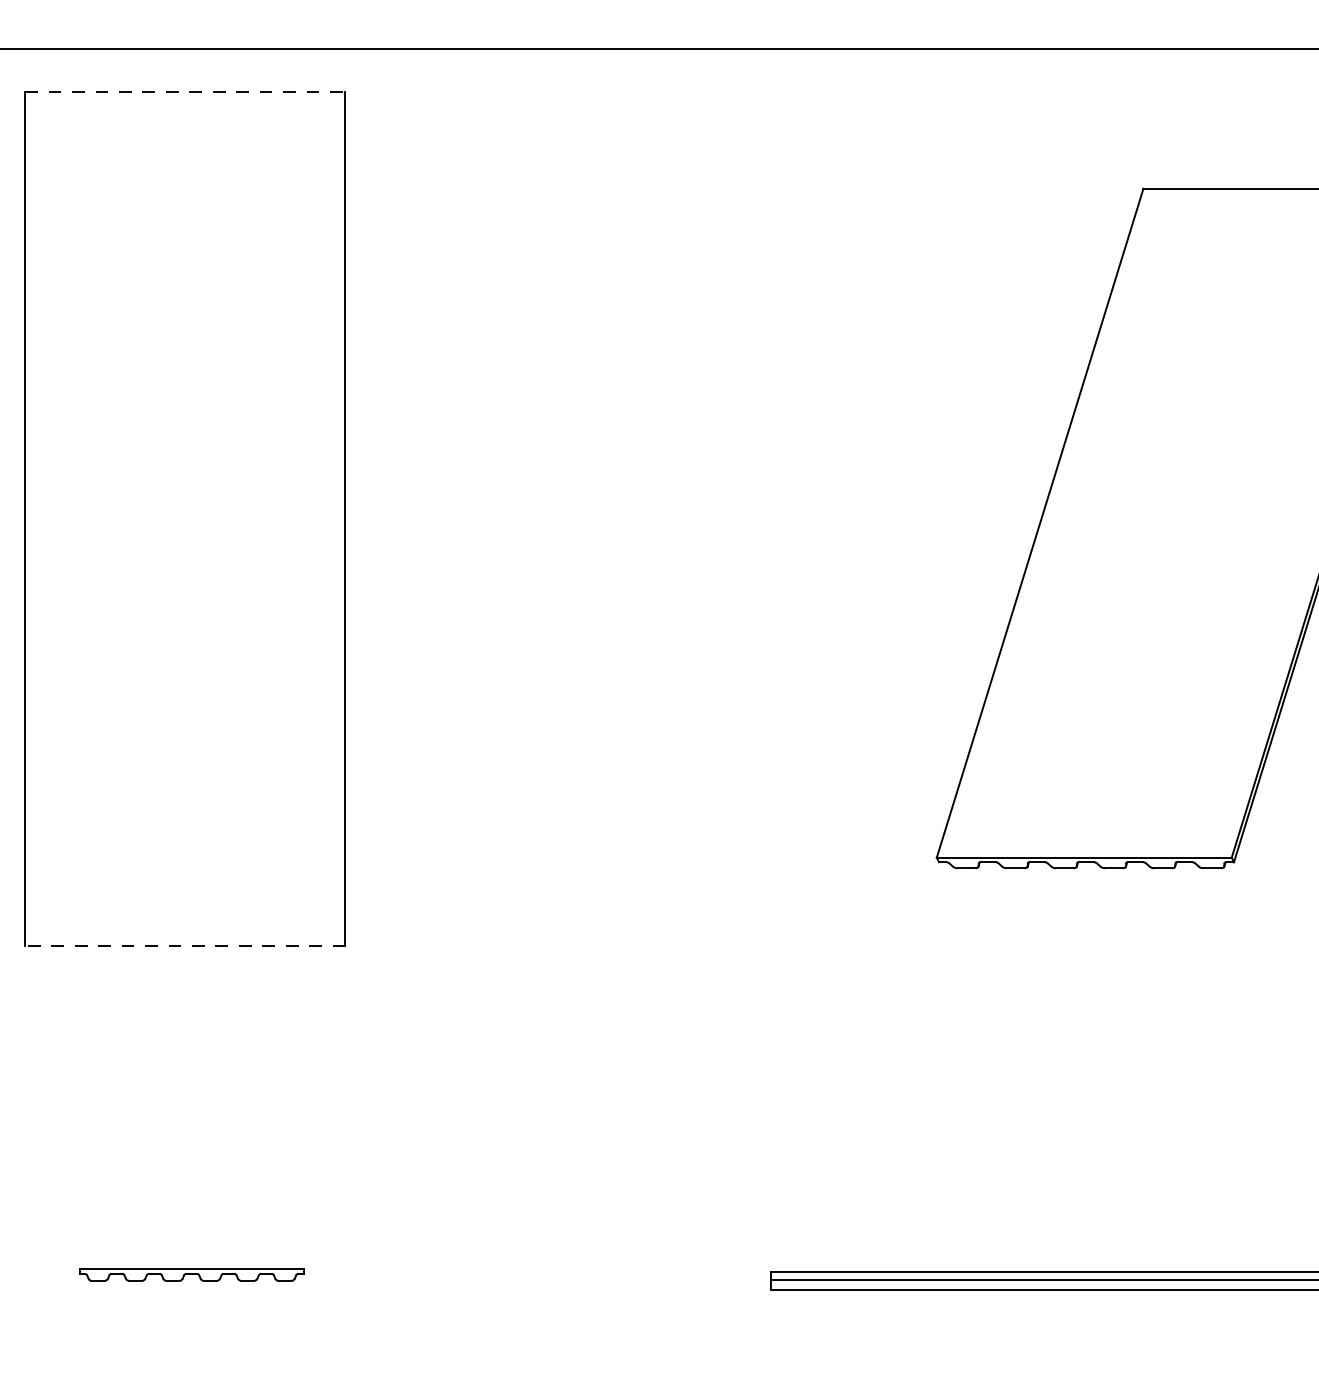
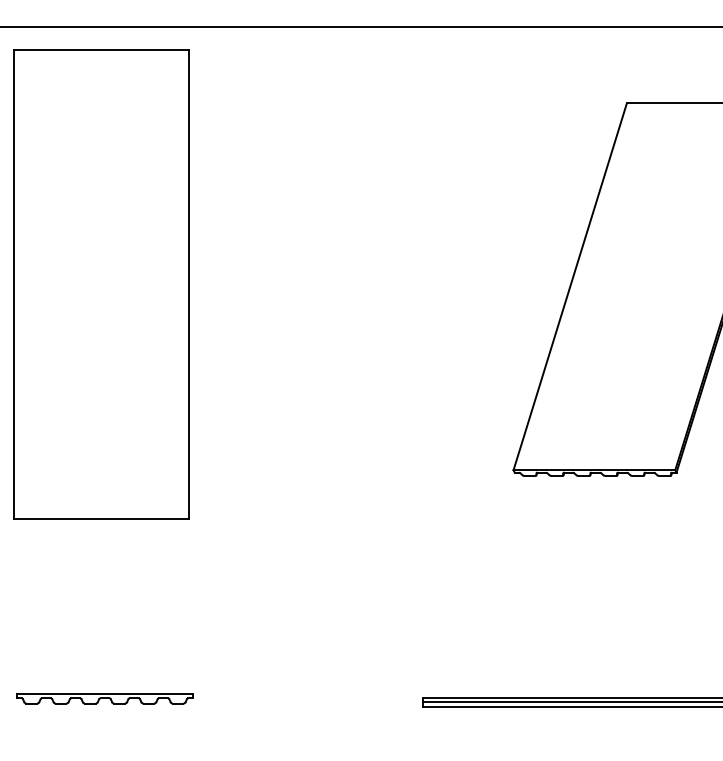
line: (185, 92) -> (101, 50), dashed -> solid
line: (185, 945) -> (101, 518), dashed -> solid
part: (190, 1273) -> (104, 698), size x1.43

